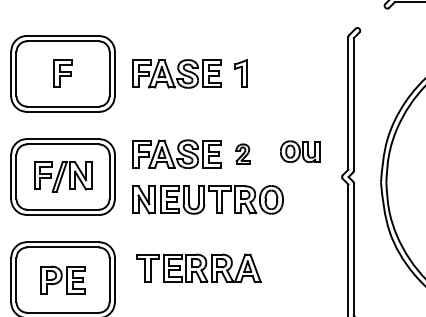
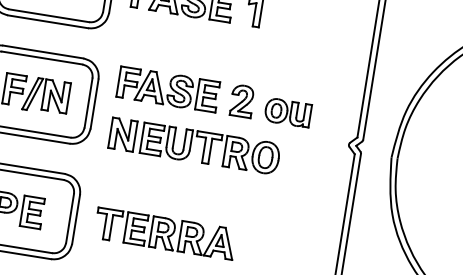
part: (300, 151) -> (287, 112), moved
part: (242, 153) -> (241, 100), size x1.43
part: (198, 267) -> (165, 232), moved

